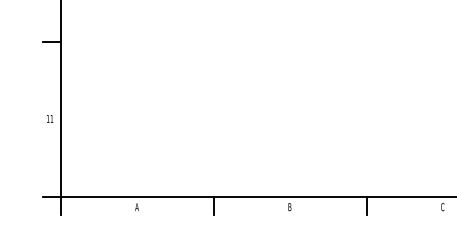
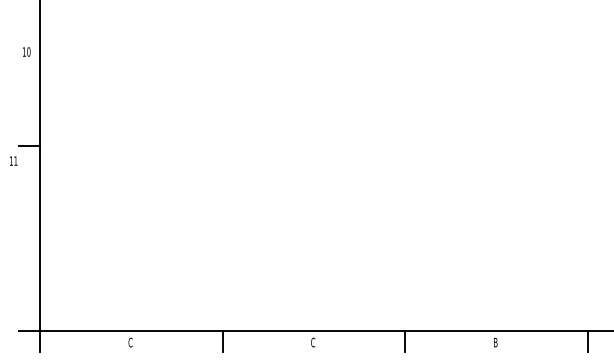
text: (49, 118) -> (13, 160), moved
text: (137, 207) -> (130, 342), A -> C
text: (290, 207) -> (313, 342), B -> C
text: (442, 207) -> (495, 342), C -> B

